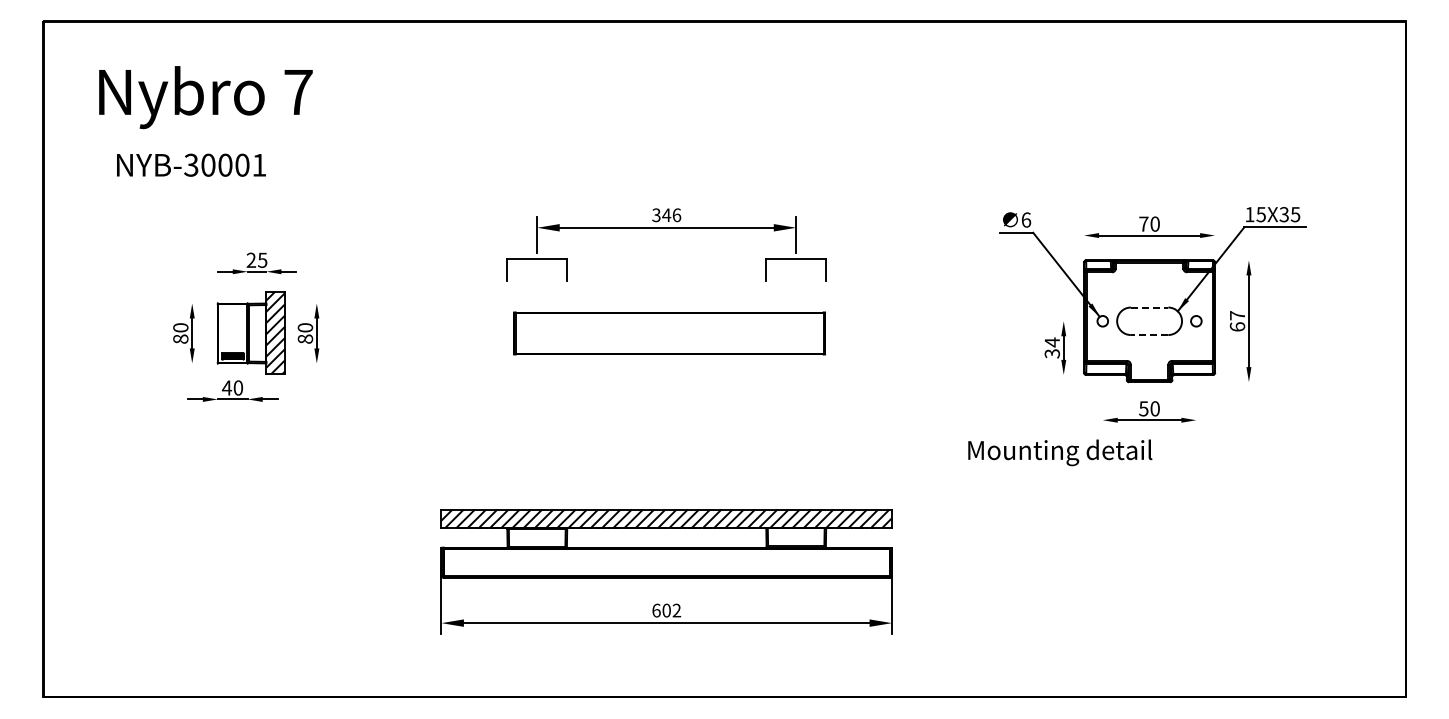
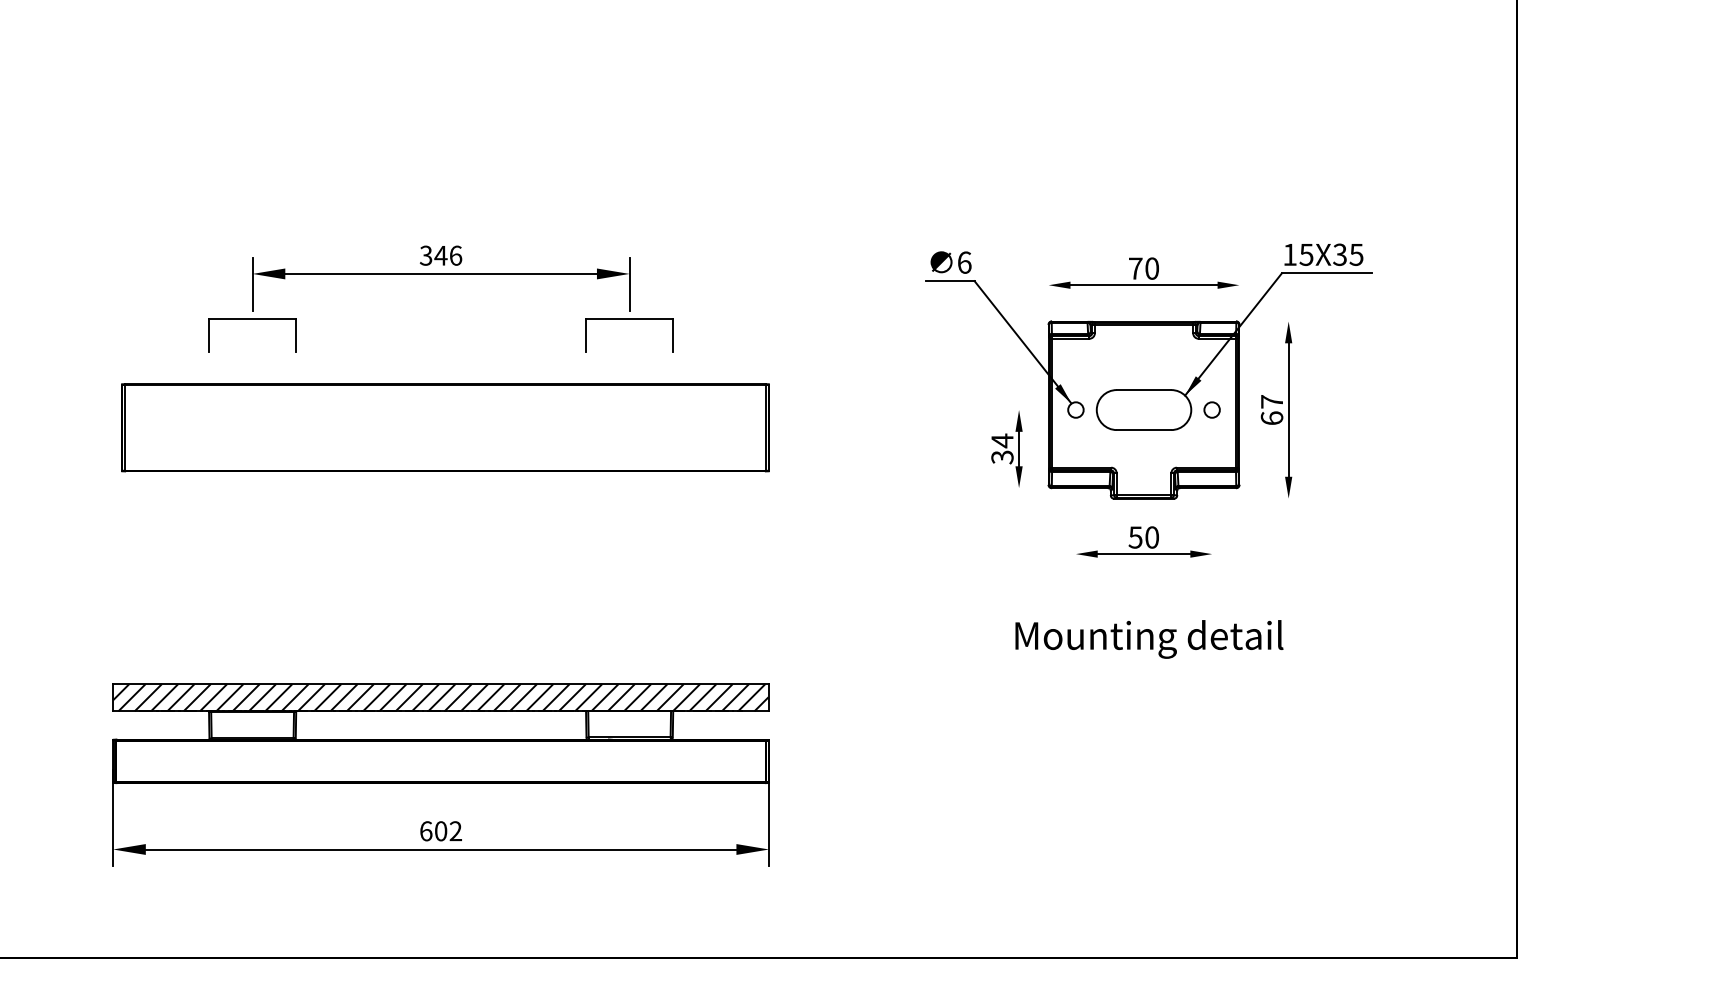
line: (1149, 307) -> (1143, 389), dashed -> solid
part: (669, 333) -> (445, 427), size x1.43
line: (1149, 335) -> (1143, 430), dashed -> solid
text: (1060, 452) -> (1149, 638), moved

